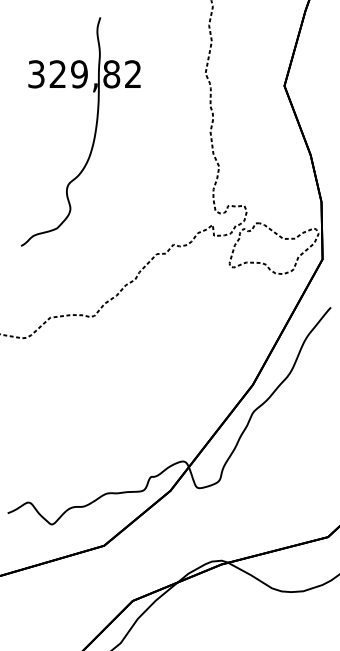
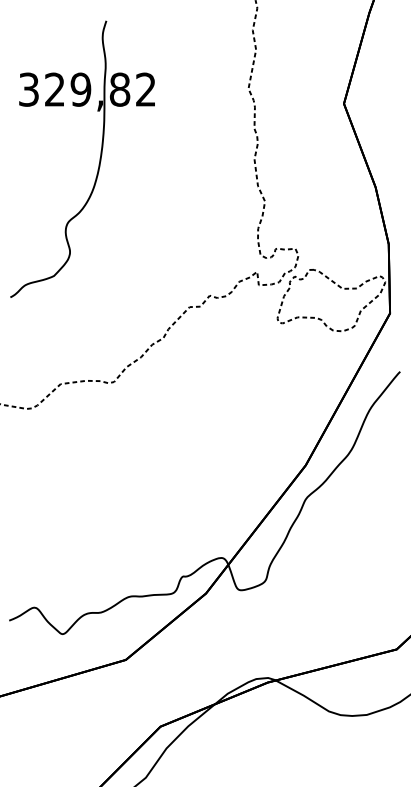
part: (94, 131) -> (99, 158), moved

